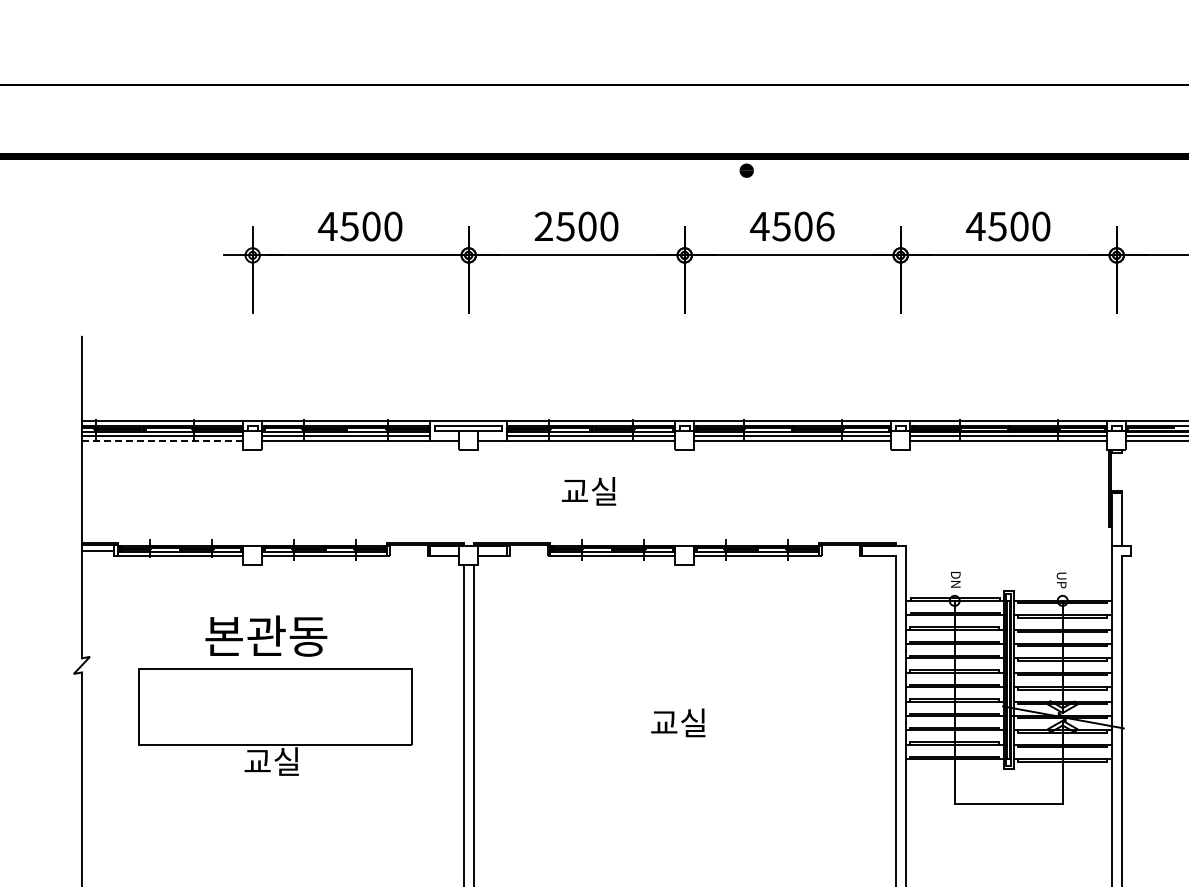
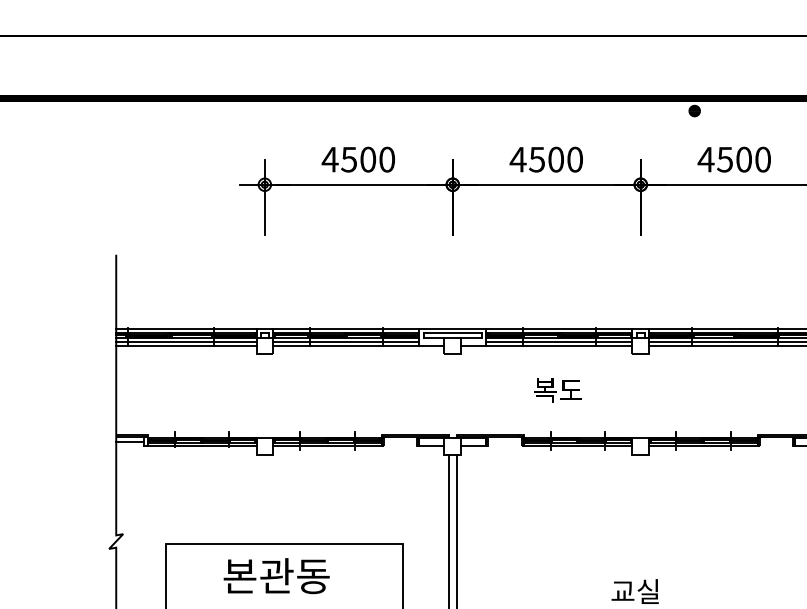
text: (543, 225) -> (517, 158), 2500 -> 4500
text: (825, 226) -> (763, 159), 4506 -> 4500
line: (162, 440) -> (186, 345), dashed -> solid
text: (589, 491) -> (557, 390), 교실 -> 복도
text: (266, 635) -> (276, 575), moved

